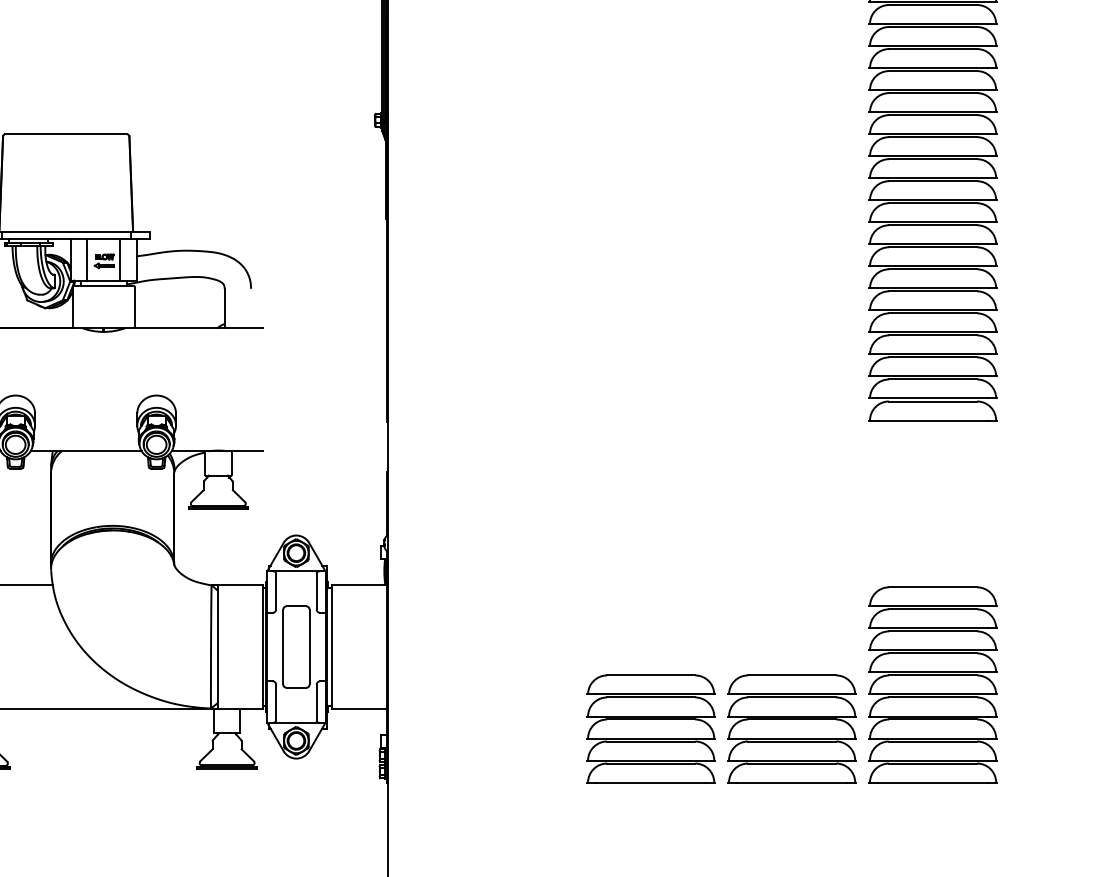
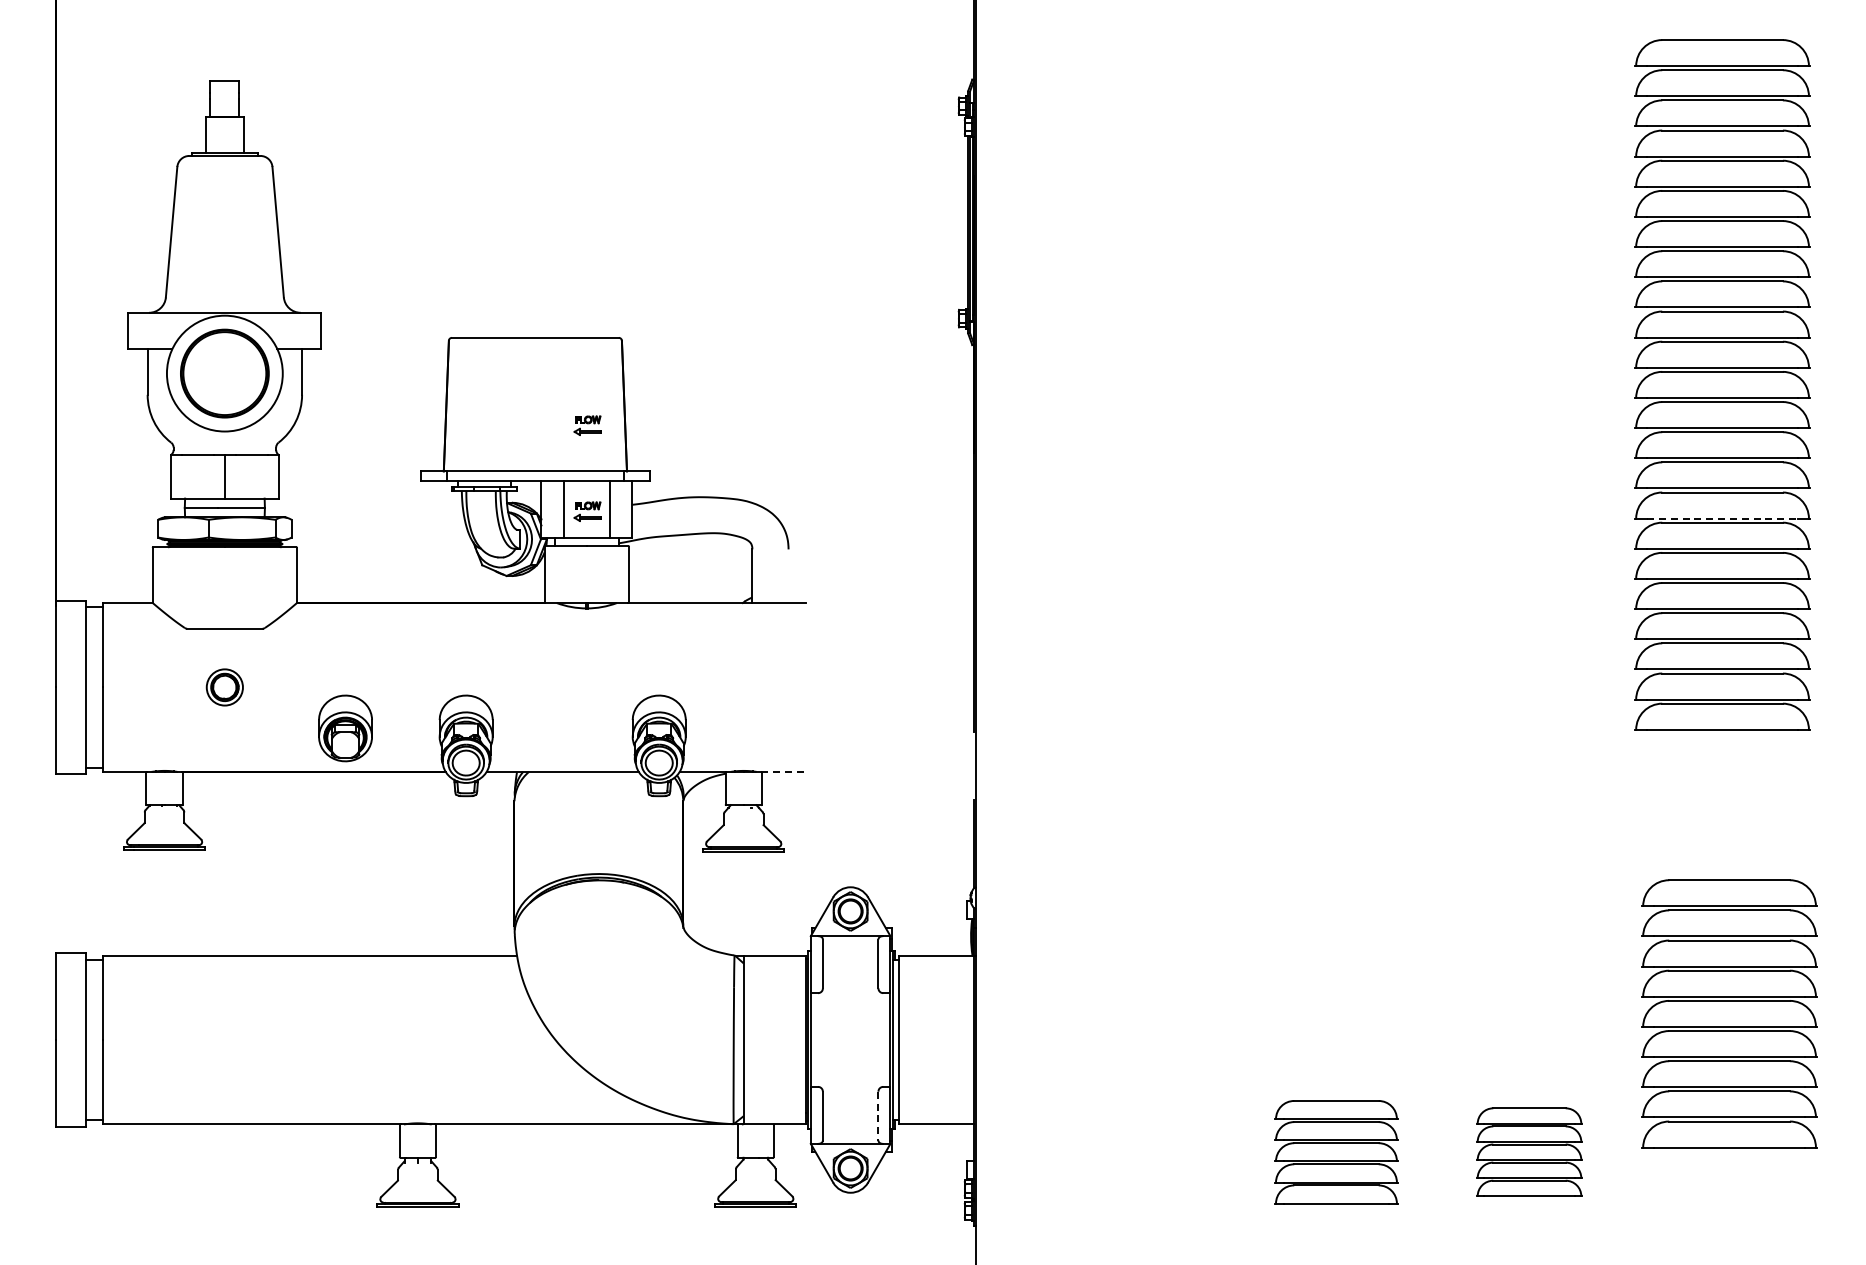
part: (104, 198) -> (587, 425), added
line: (933, 266) -> (1723, 518), solid -> dashed
line: (247, 450) -> (783, 771), solid -> dashed
part: (296, 646) -> (850, 1039), removed
part: (933, 684) -> (1729, 1013), moved
line: (316, 702) -> (878, 1116), solid -> dashed
part: (651, 729) -> (1336, 1152), size x0.7
part: (792, 729) -> (1529, 1152), size x0.6

